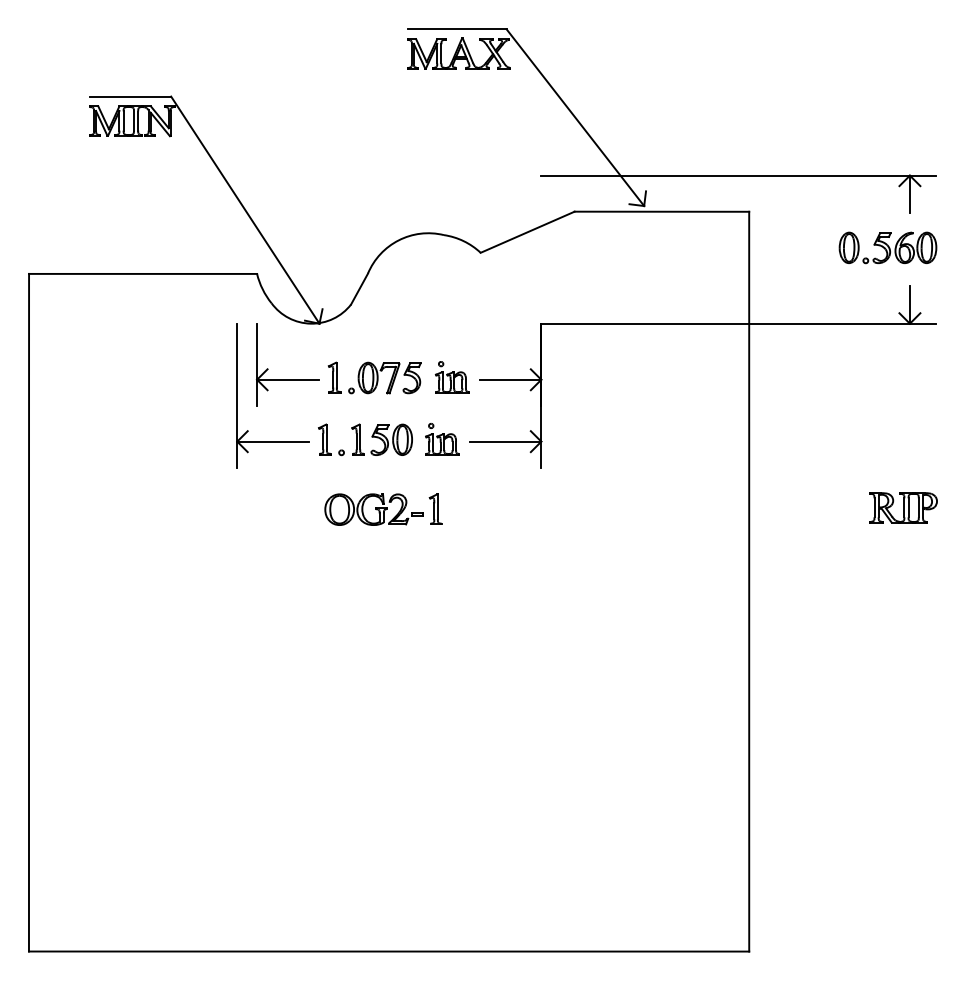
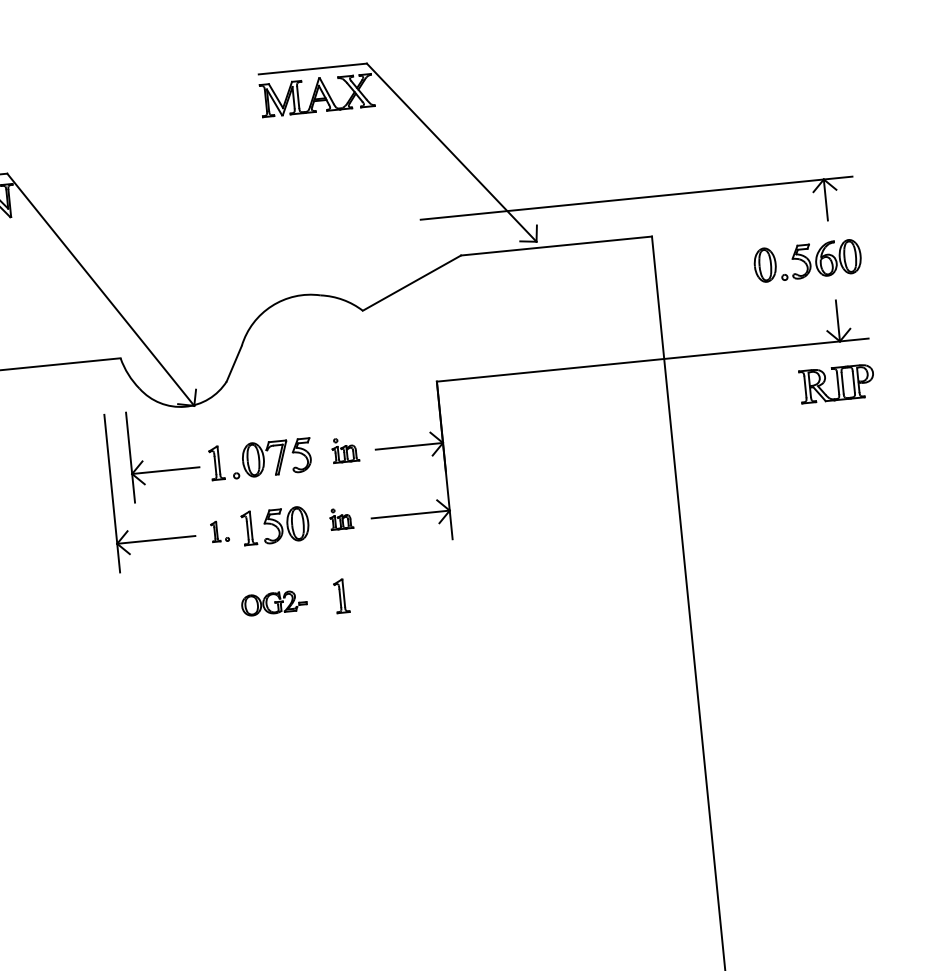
part: (451, 377) -> (344, 450), size x0.7
part: (331, 439) -> (220, 531), size x0.6
part: (442, 439) -> (341, 519), size x0.6
part: (903, 507) -> (837, 383), moved
part: (373, 509) -> (273, 603), size x0.6

